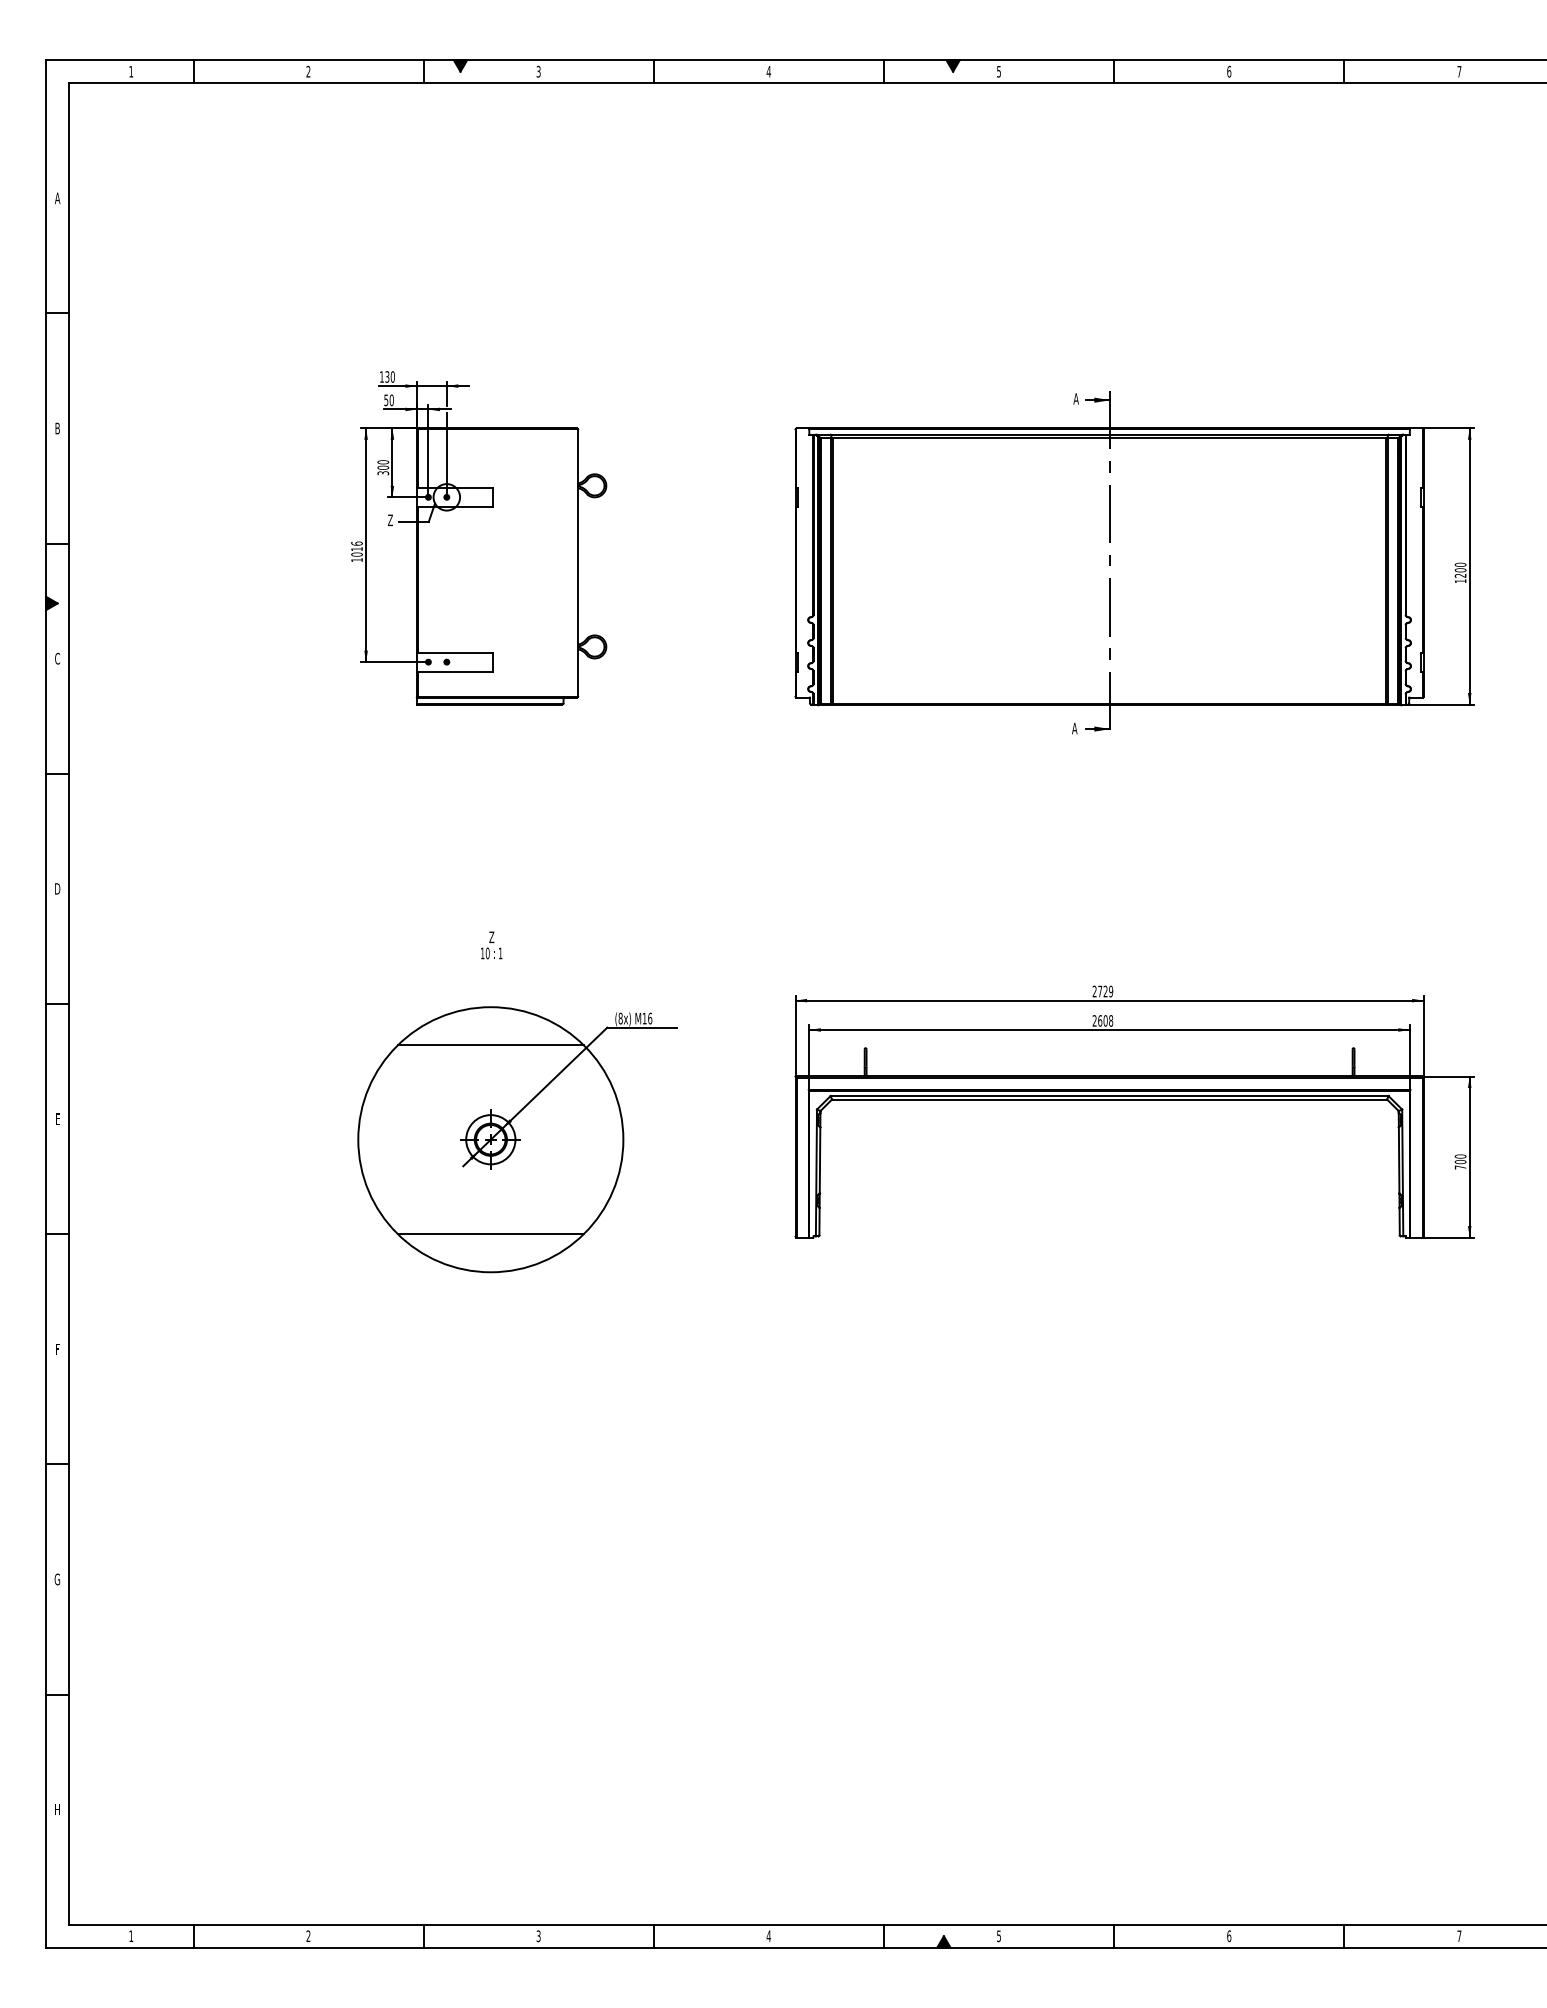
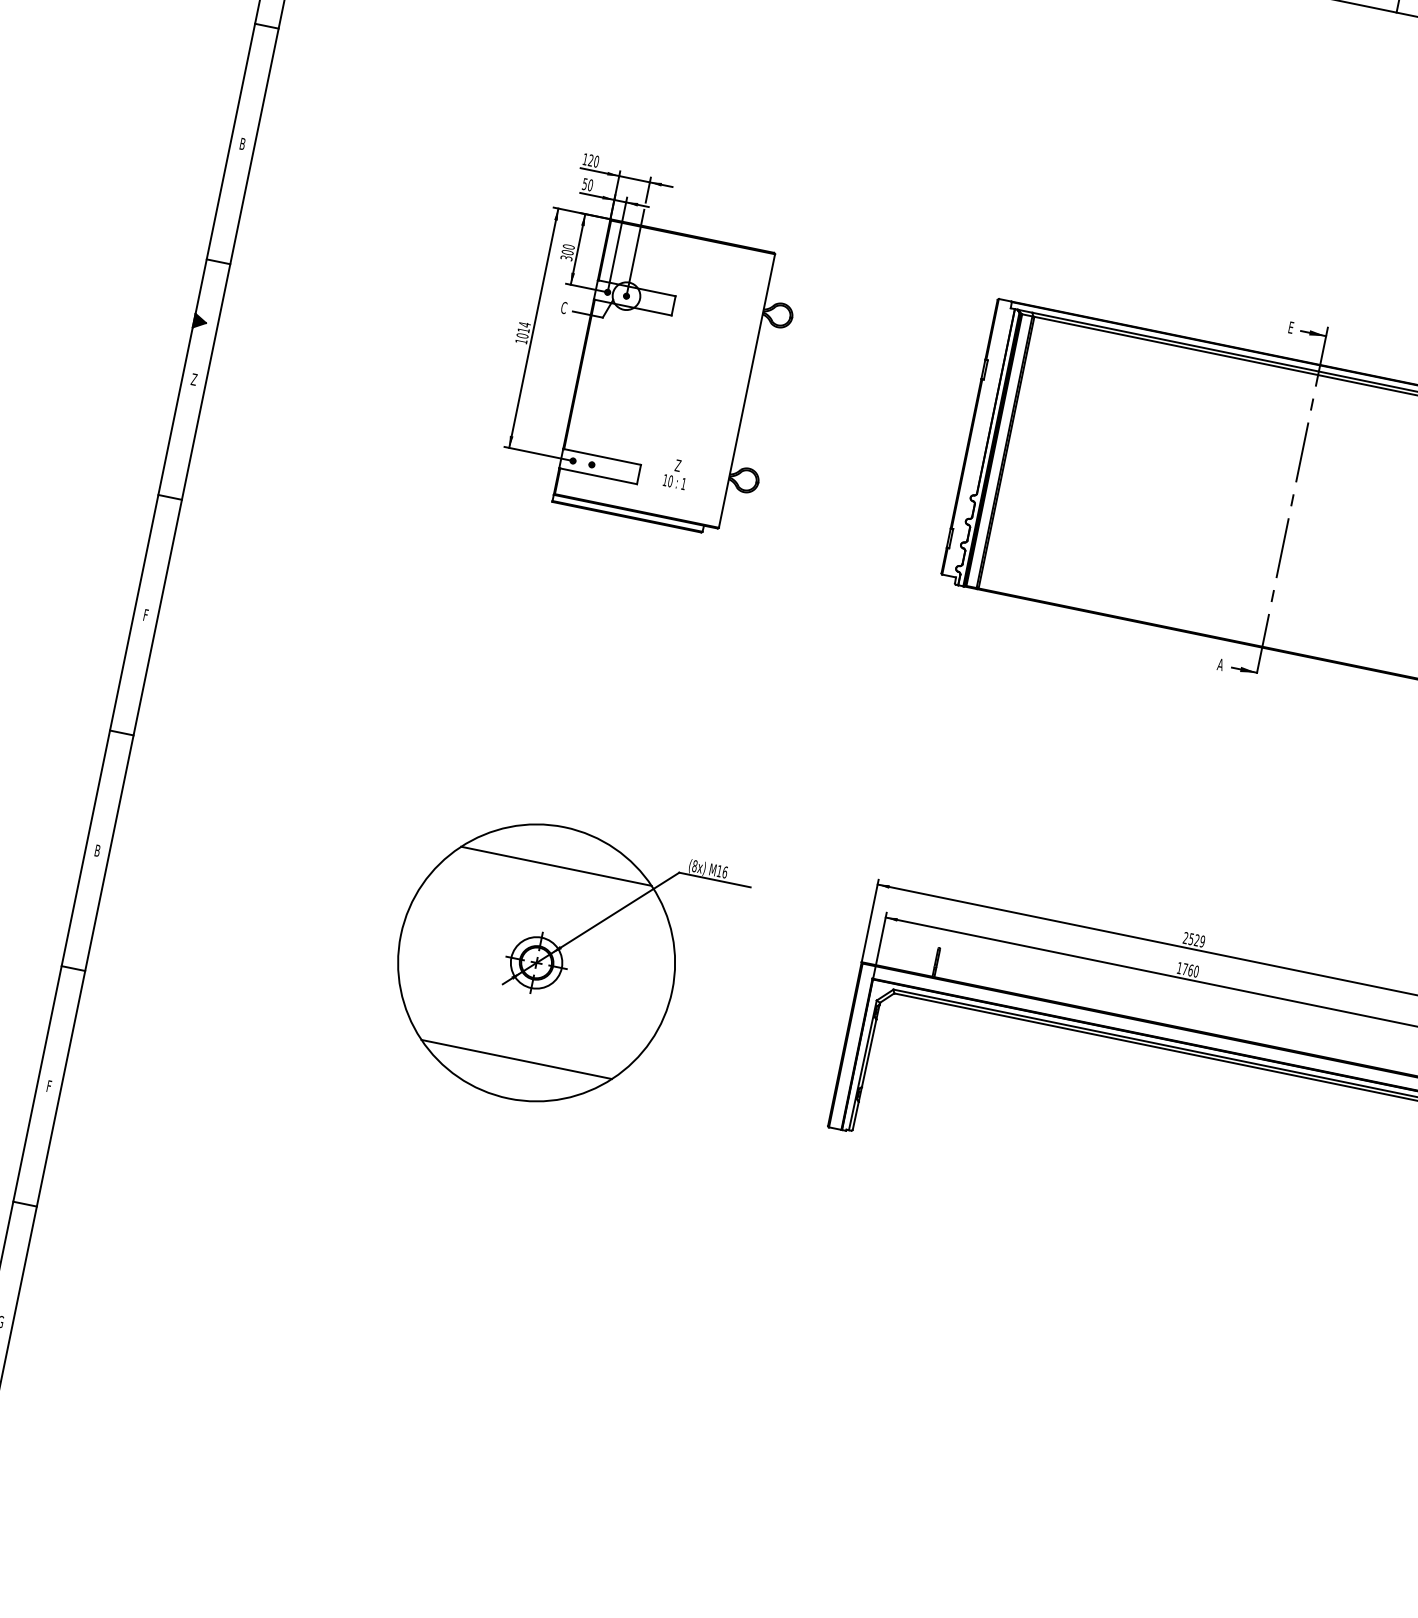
text: (387, 376) -> (591, 160), 130 -> 120
text: (1075, 398) -> (1290, 327), A -> E
text: (390, 520) -> (564, 308), Z -> C
text: (356, 543) -> (524, 324), 1016 -> 1014
text: (57, 658) -> (194, 379), C -> Z
text: (57, 888) -> (145, 614), D -> F
text: (491, 945) -> (676, 473), moved
text: (1100, 991) -> (1191, 939), 2729 -> 2529
text: (1102, 1020) -> (1187, 969), 2608 -> 1760
text: (57, 1118) -> (97, 850), E -> B

